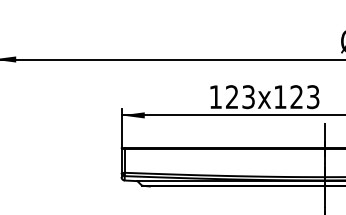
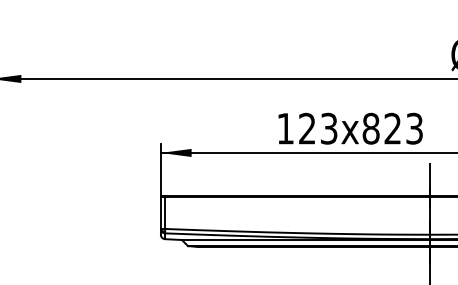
text: (280, 97) -> (371, 129), x123 -> x823

